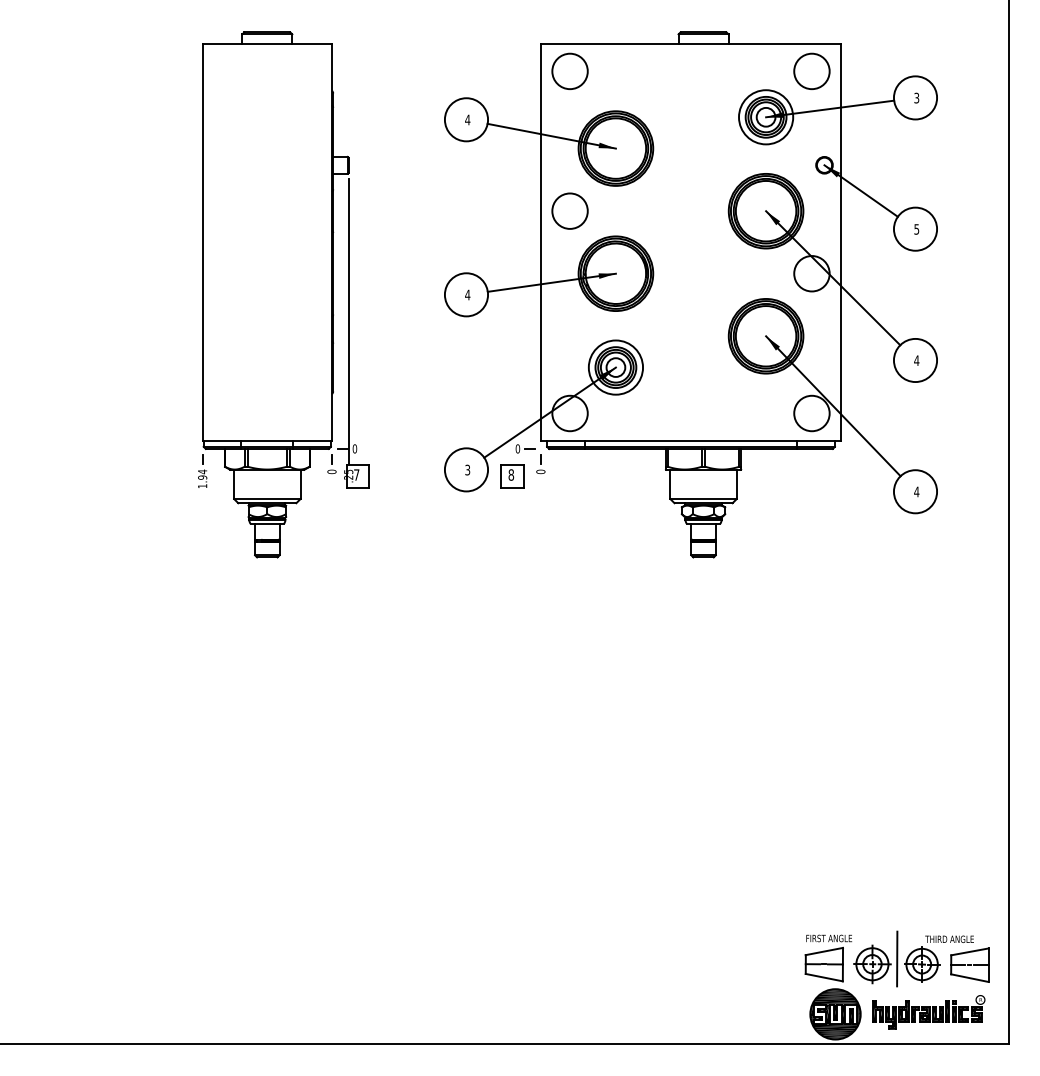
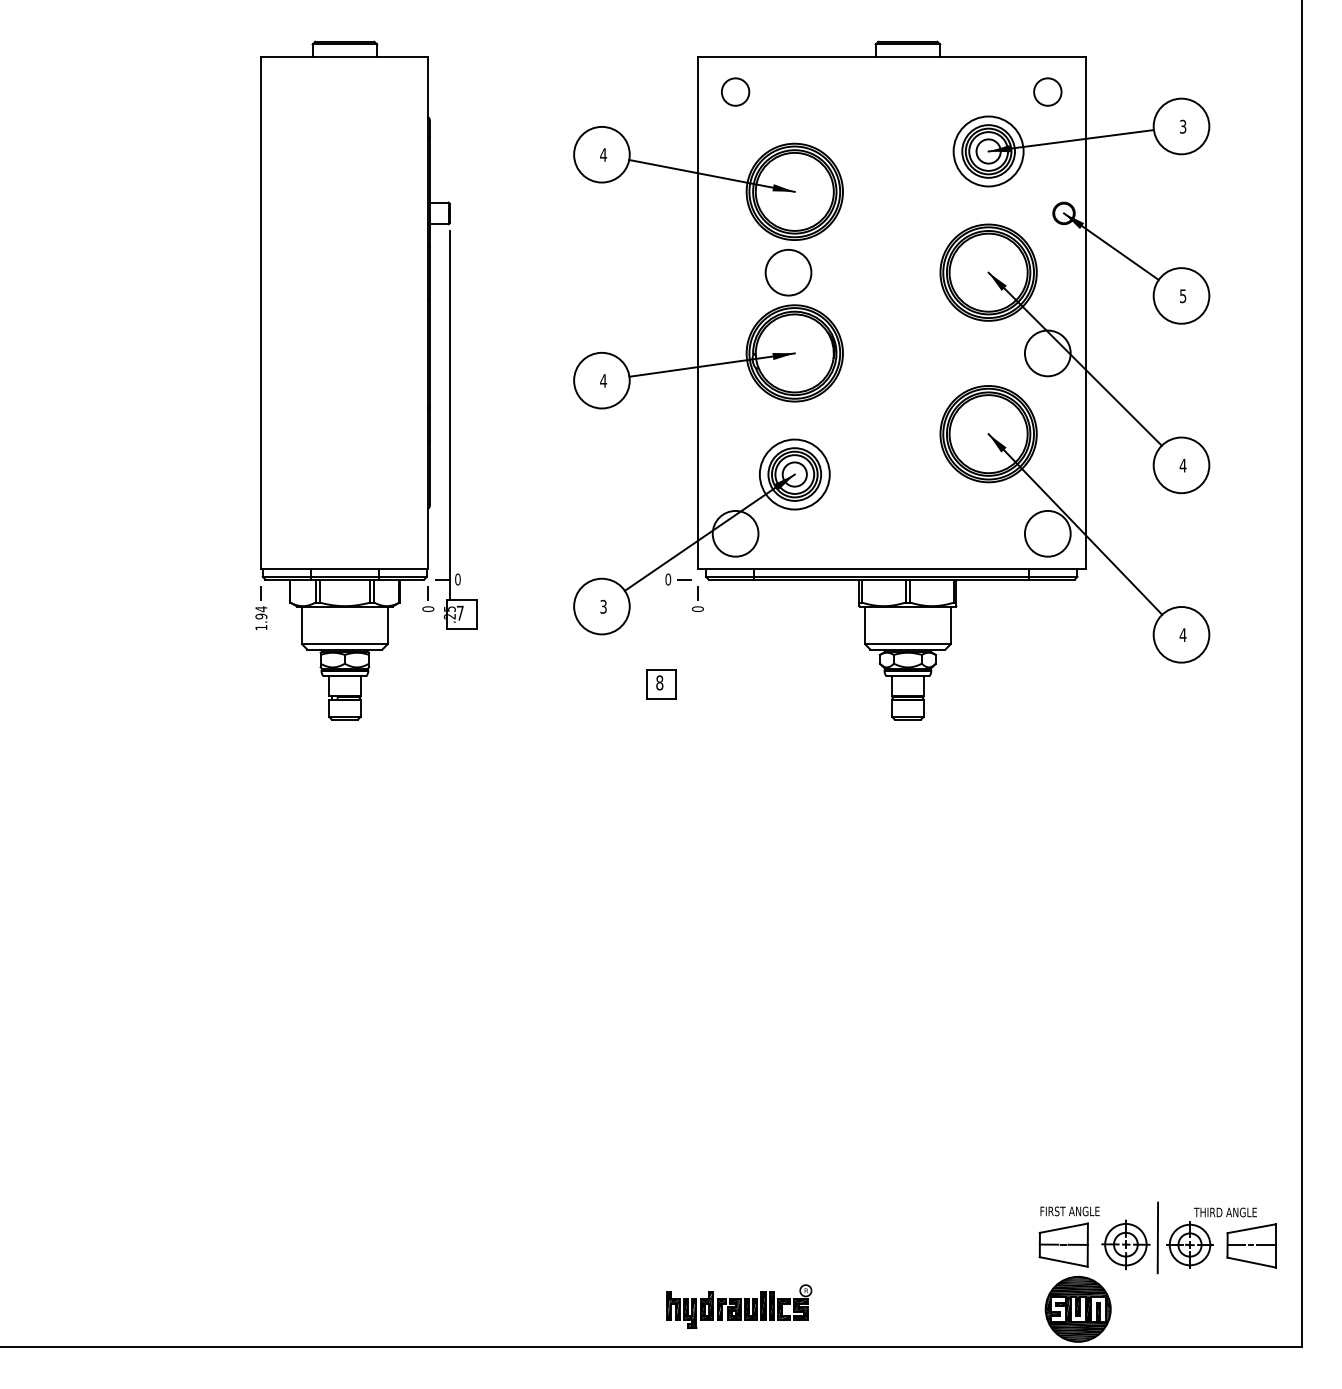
circle: (569, 70) -> (734, 91), size x0.6
circle: (811, 70) -> (1047, 91), size x0.6
circle: (569, 210) -> (787, 271), moved
part: (512, 476) -> (661, 684), moved
part: (928, 1012) -> (738, 1306), moved

